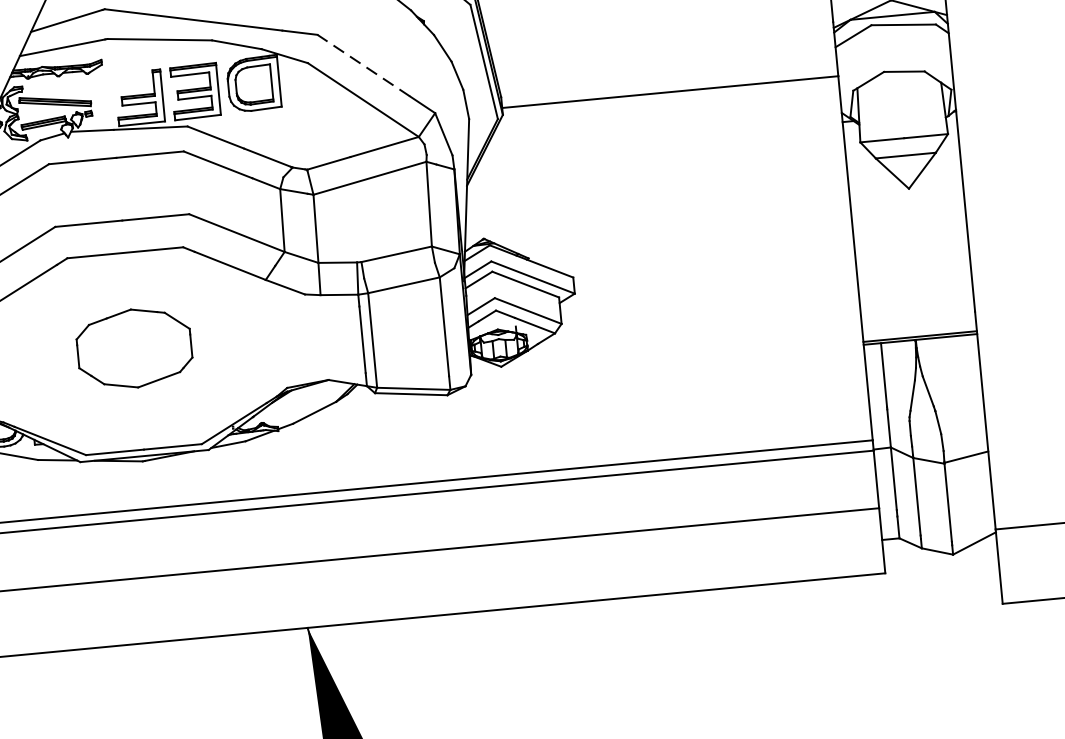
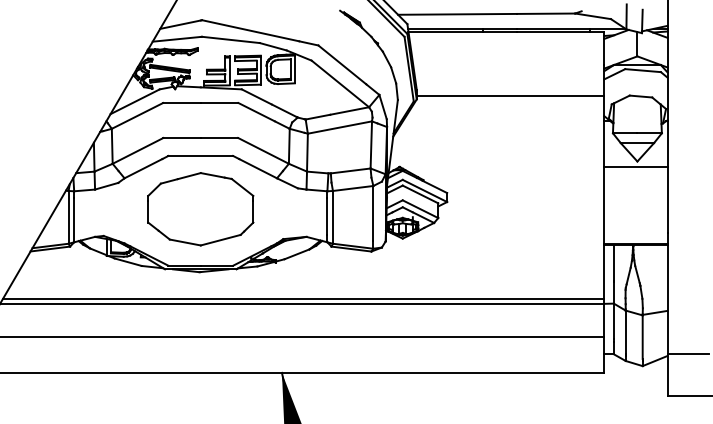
line: (363, 64) -> (342, 64), dashed -> solid
line: (906, 199) -> (635, 167), added
part: (133, 348) -> (200, 209), size x1.67

